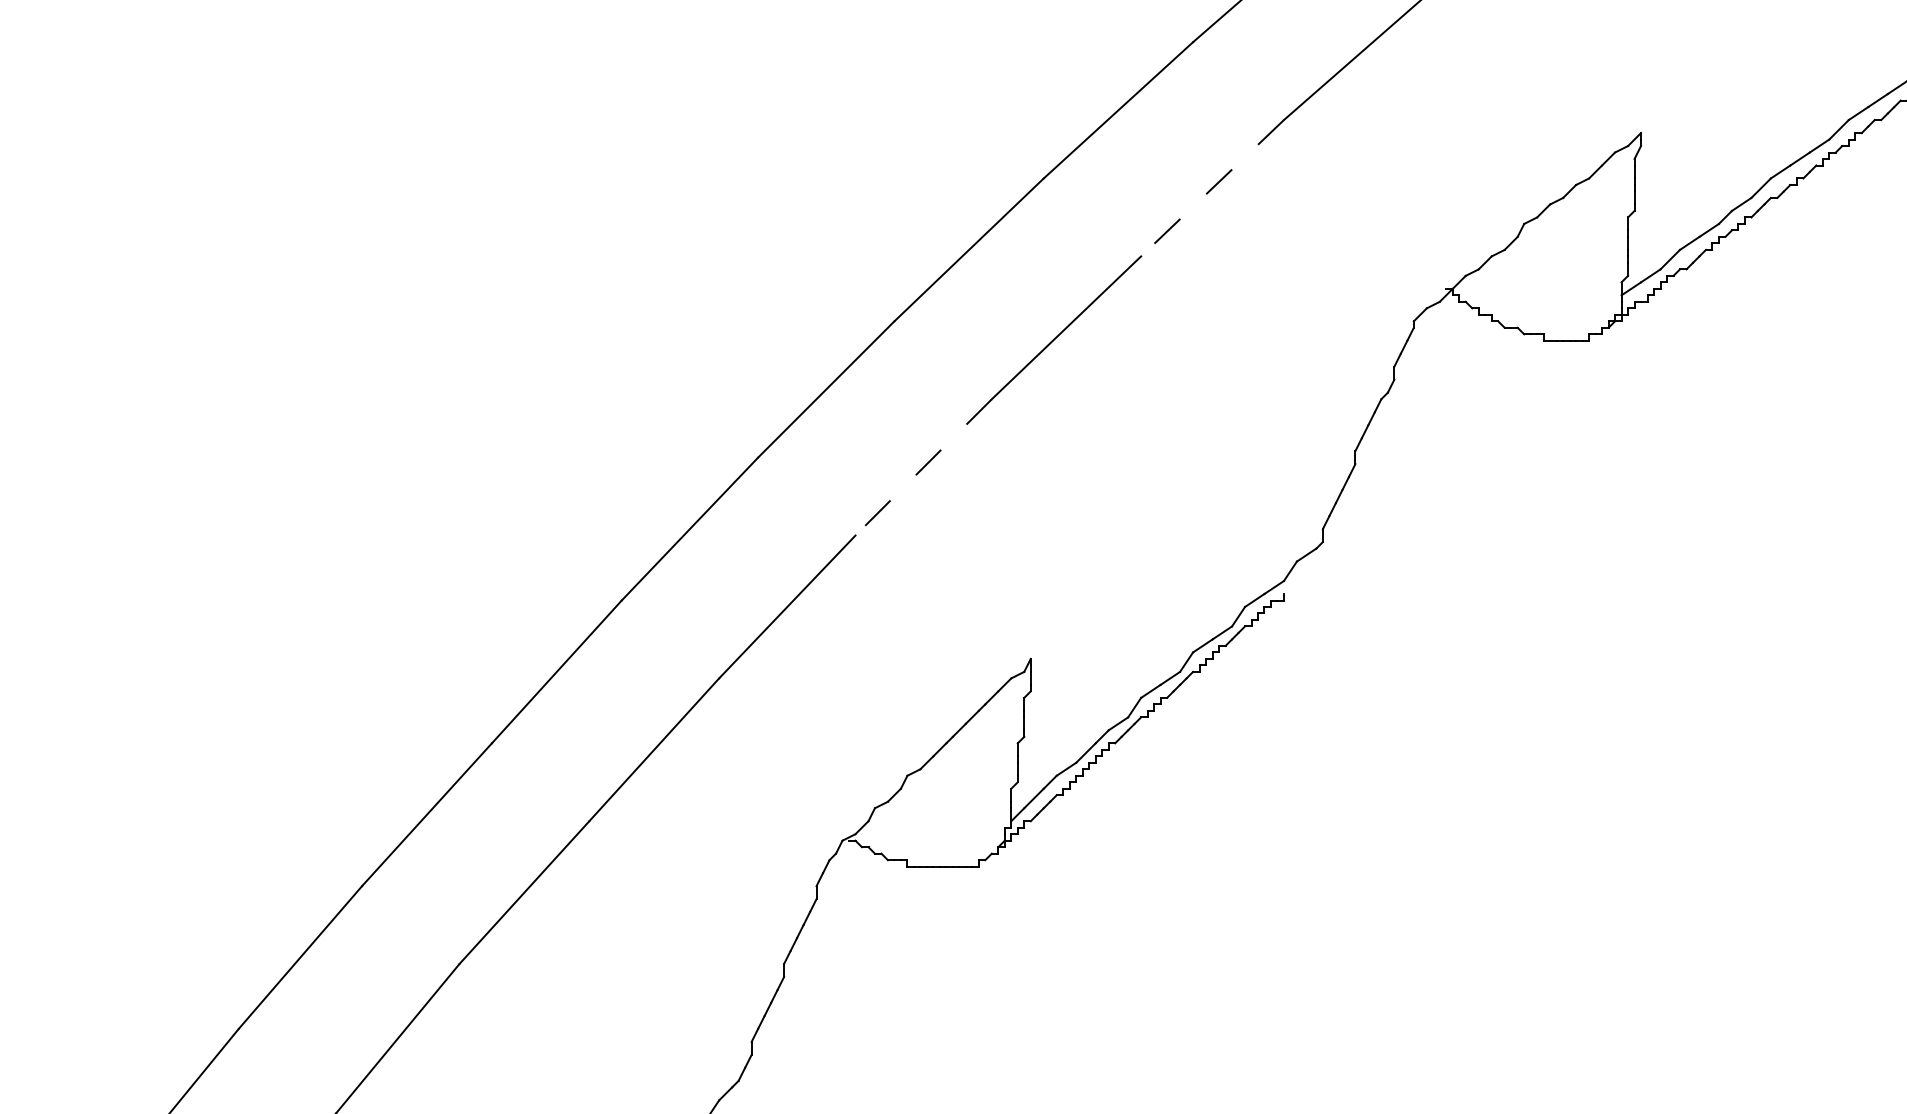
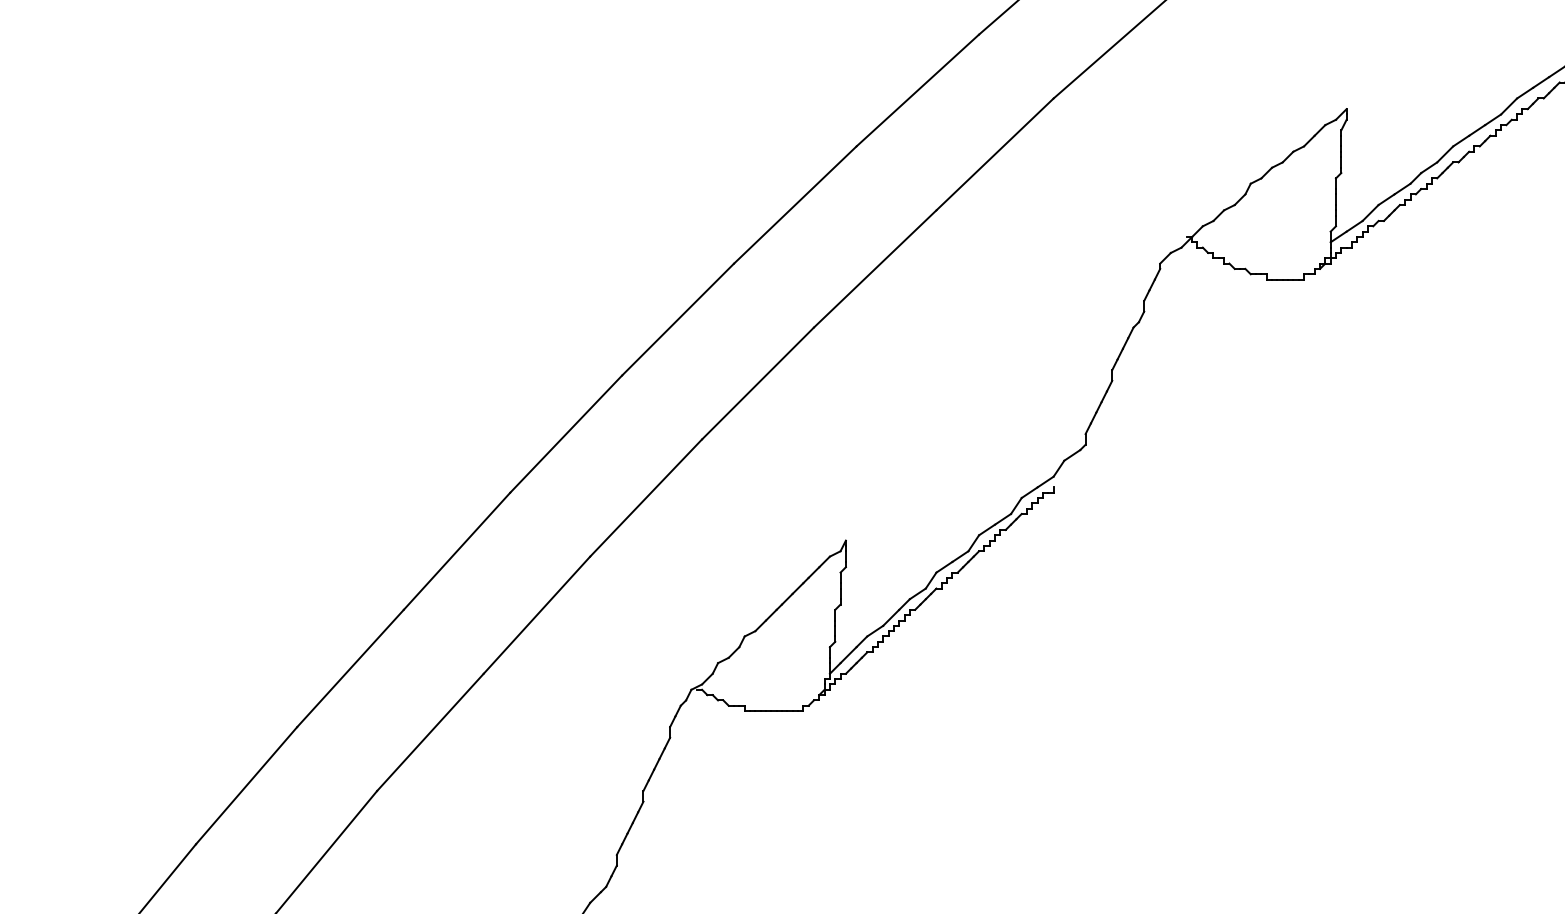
line: (1212, 188) -> (995, 154), dashed -> solid
line: (923, 467) -> (757, 383), dashed -> solid

